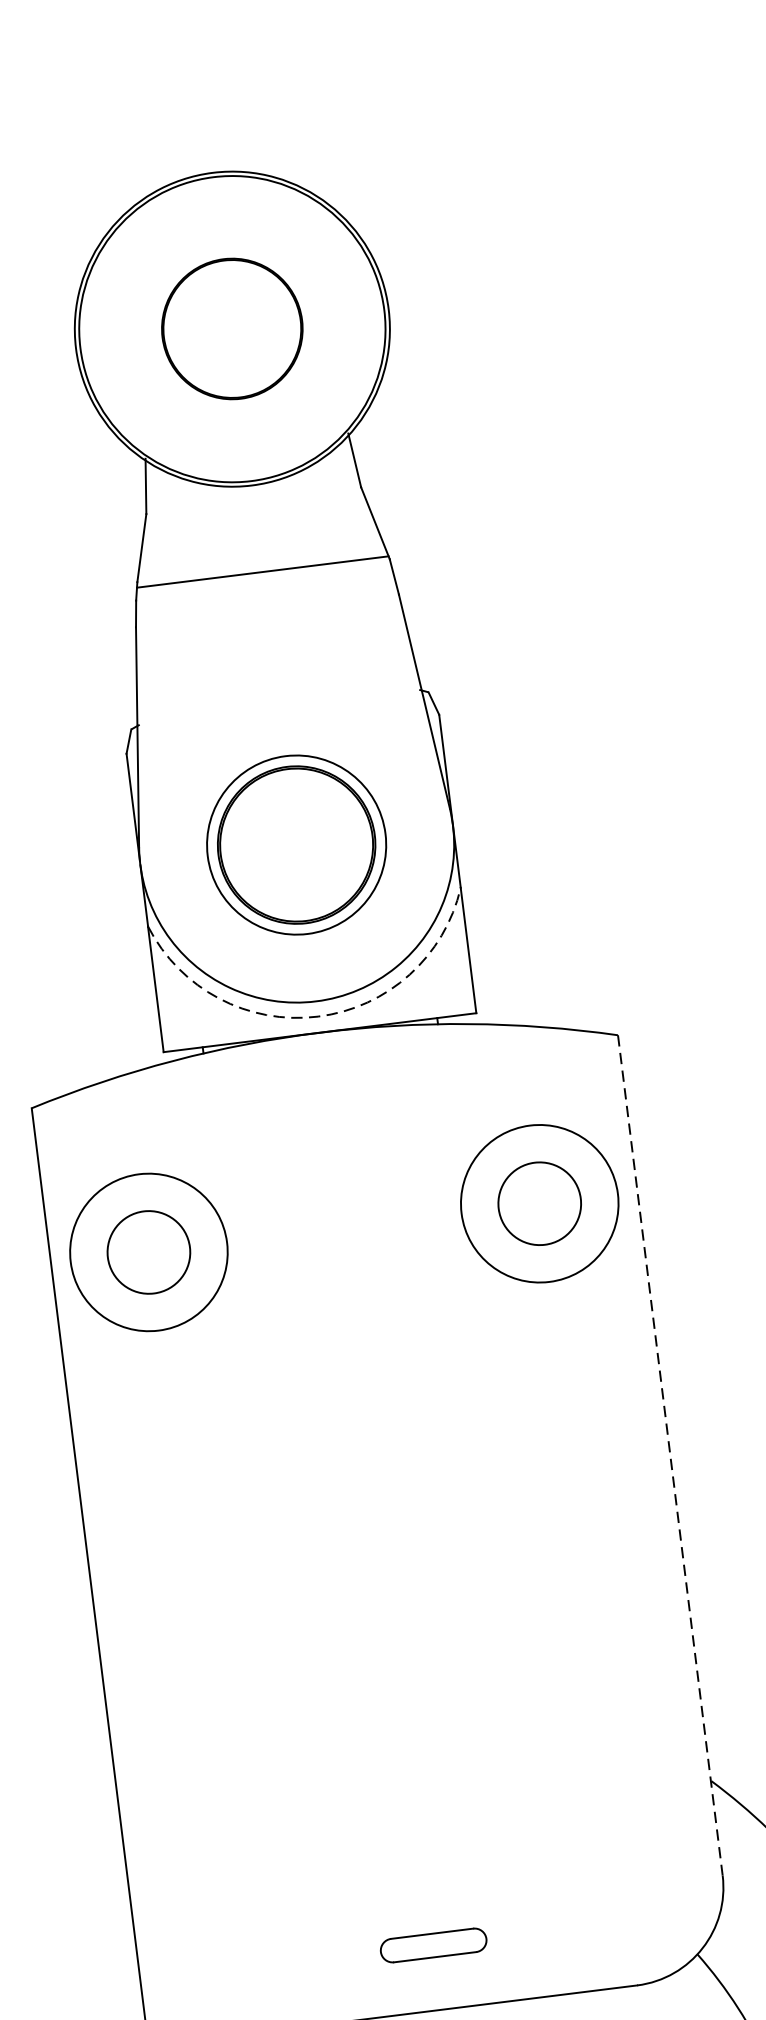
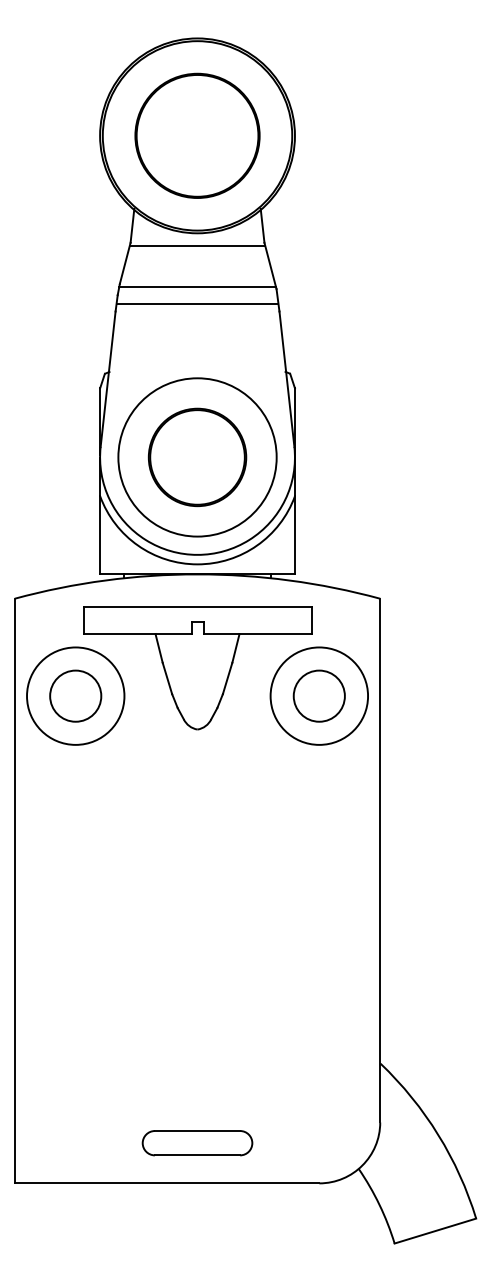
part: (232, 328) -> (197, 135), size x1.43
line: (254, 505) -> (197, 245), added
line: (265, 598) -> (197, 303), added
circle: (296, 845) -> (197, 457), size x1.43
arc: (317, 1016) -> (197, 564), dashed -> solid
part: (338, 1183) -> (197, 668), added
line: (670, 1455) -> (380, 860), dashed -> solid
part: (433, 1945) -> (197, 1143), size x1.67

